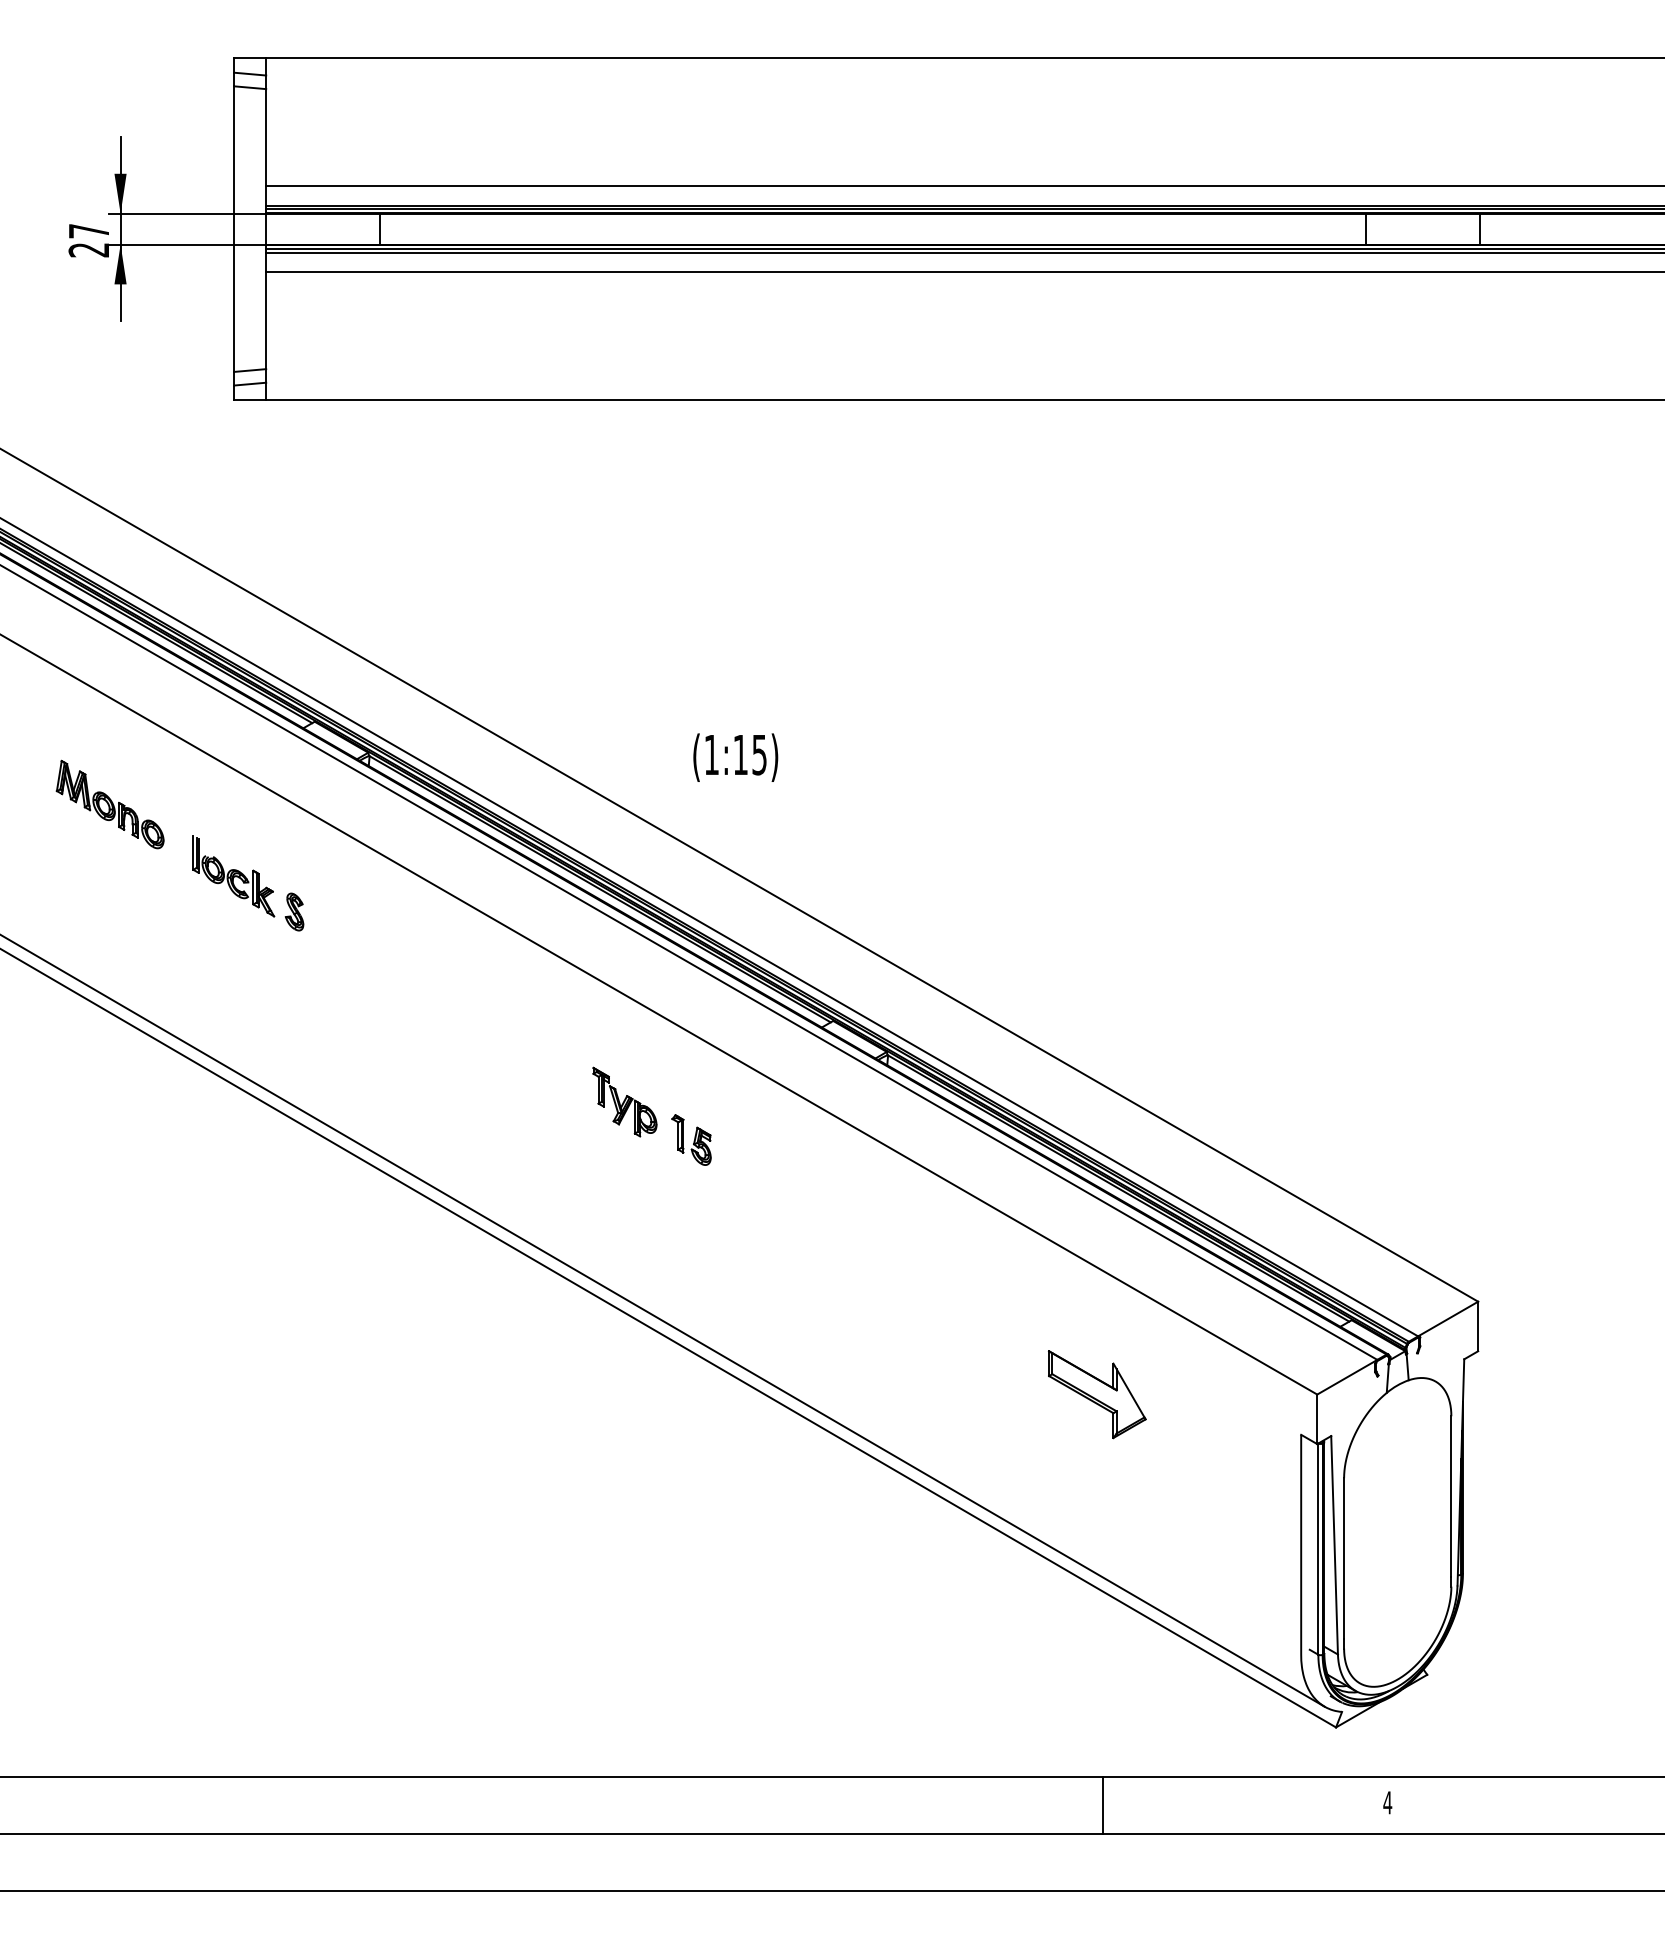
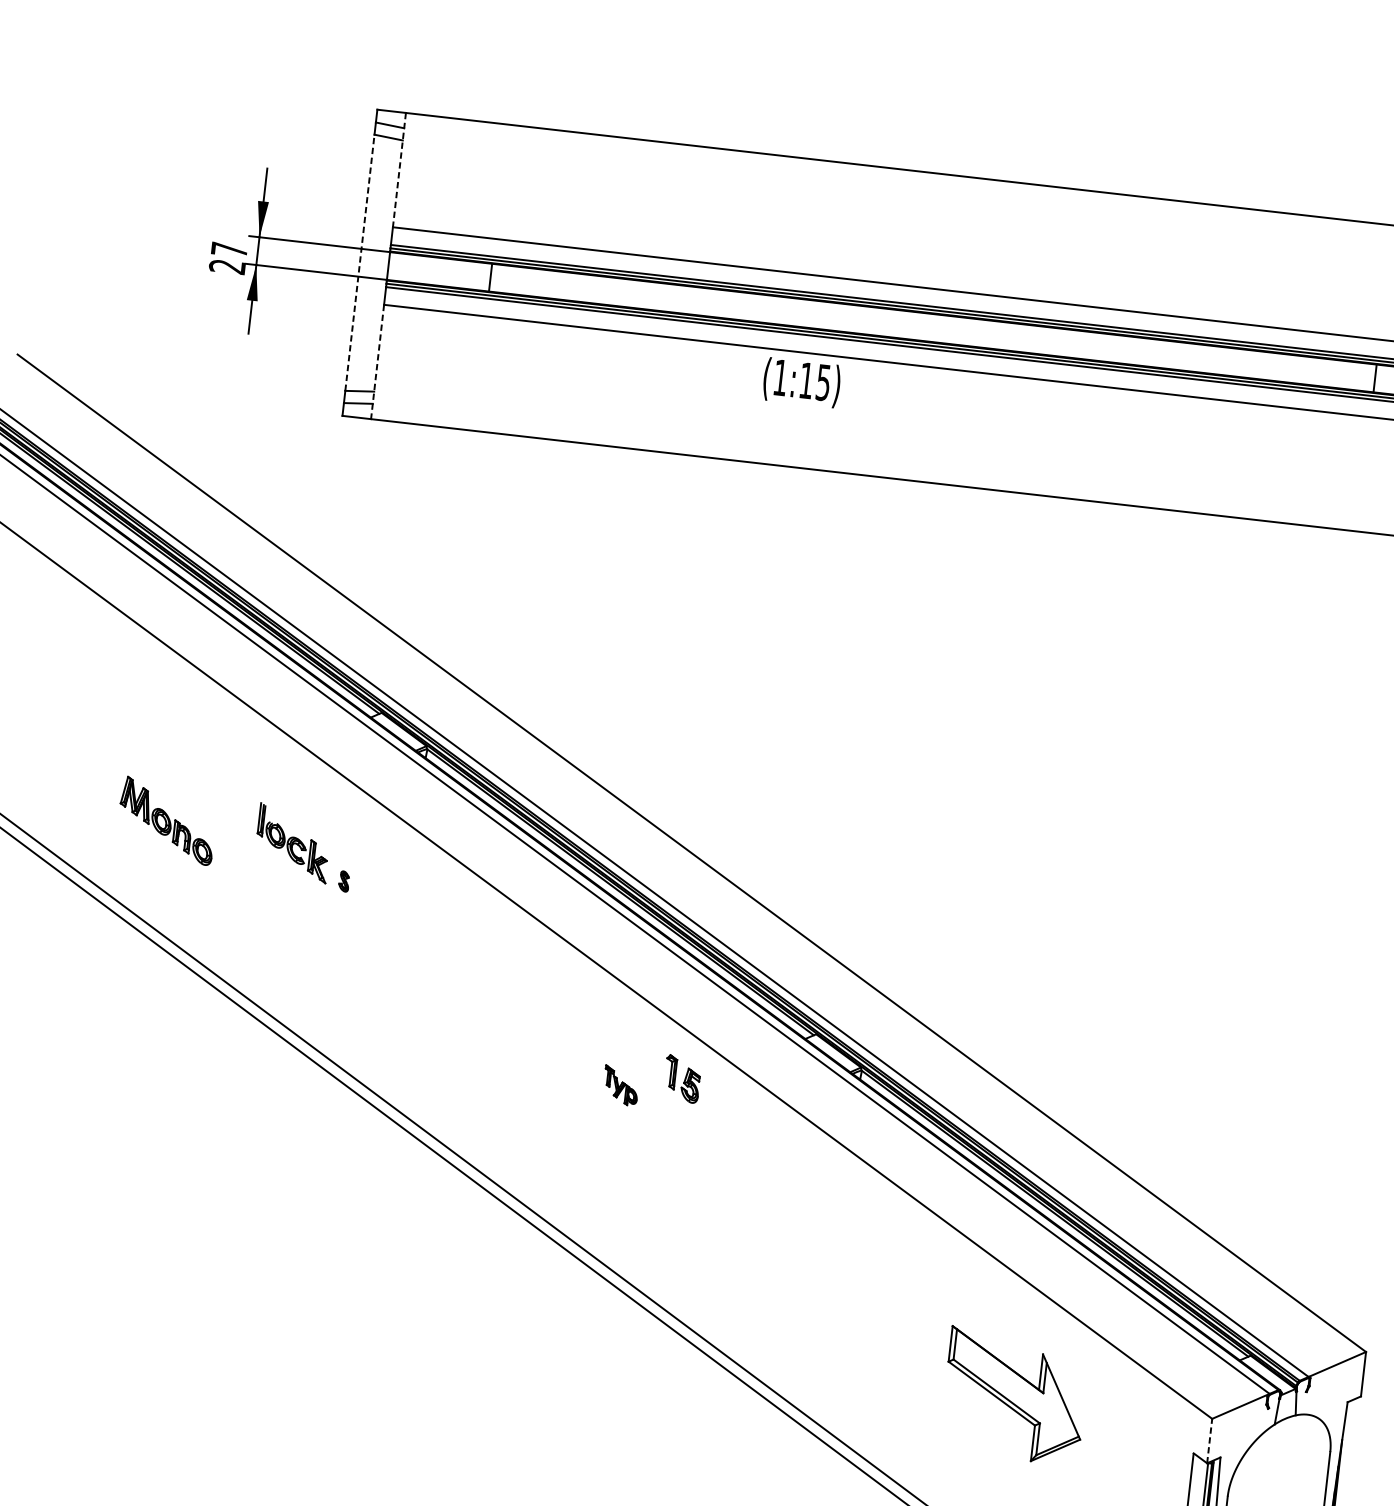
line: (266, 122) -> (399, 170), solid -> dashed
line: (234, 229) -> (360, 263), solid -> dashed
line: (266, 336) -> (377, 362), solid -> dashed
text: (735, 757) -> (801, 382), moved
part: (109, 804) -> (166, 820), moved
part: (294, 911) -> (344, 881), size x0.6
part: (624, 1101) -> (620, 1085), size x0.6
part: (691, 1139) -> (682, 1078), moved
part: (1097, 1394) -> (1015, 1396), size x1.6
line: (1317, 1419) -> (1209, 1441), solid -> dashed

